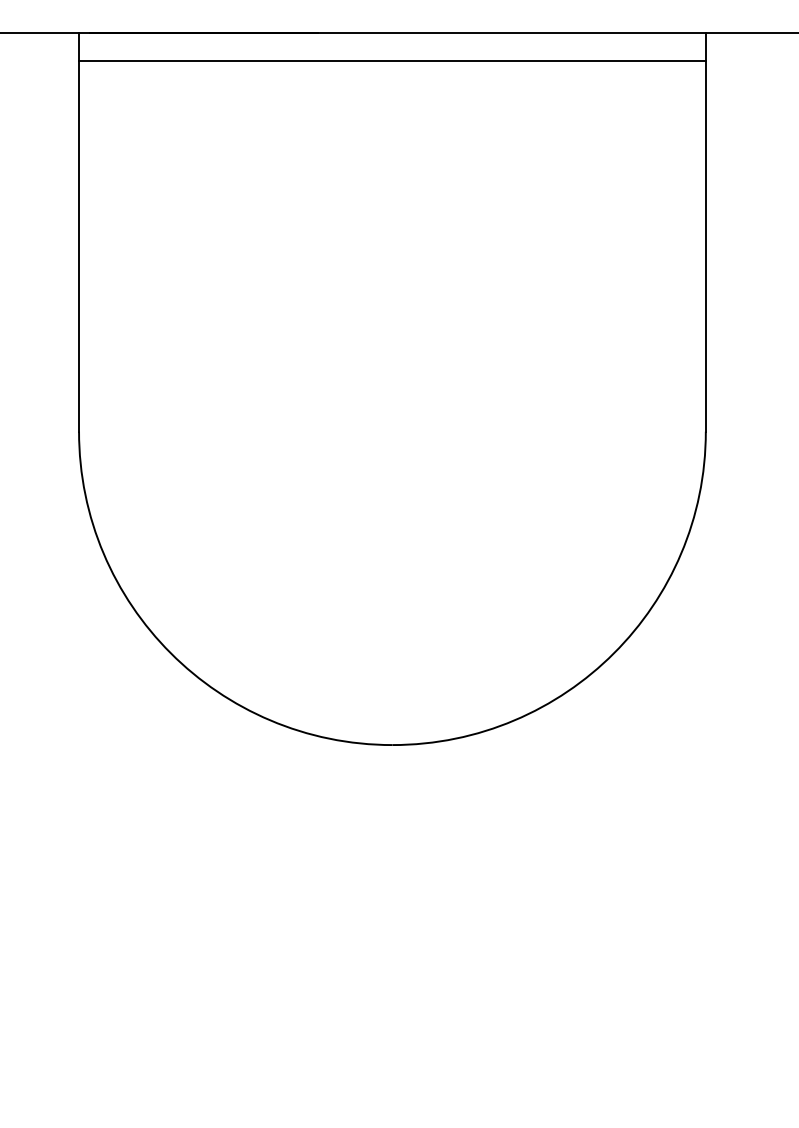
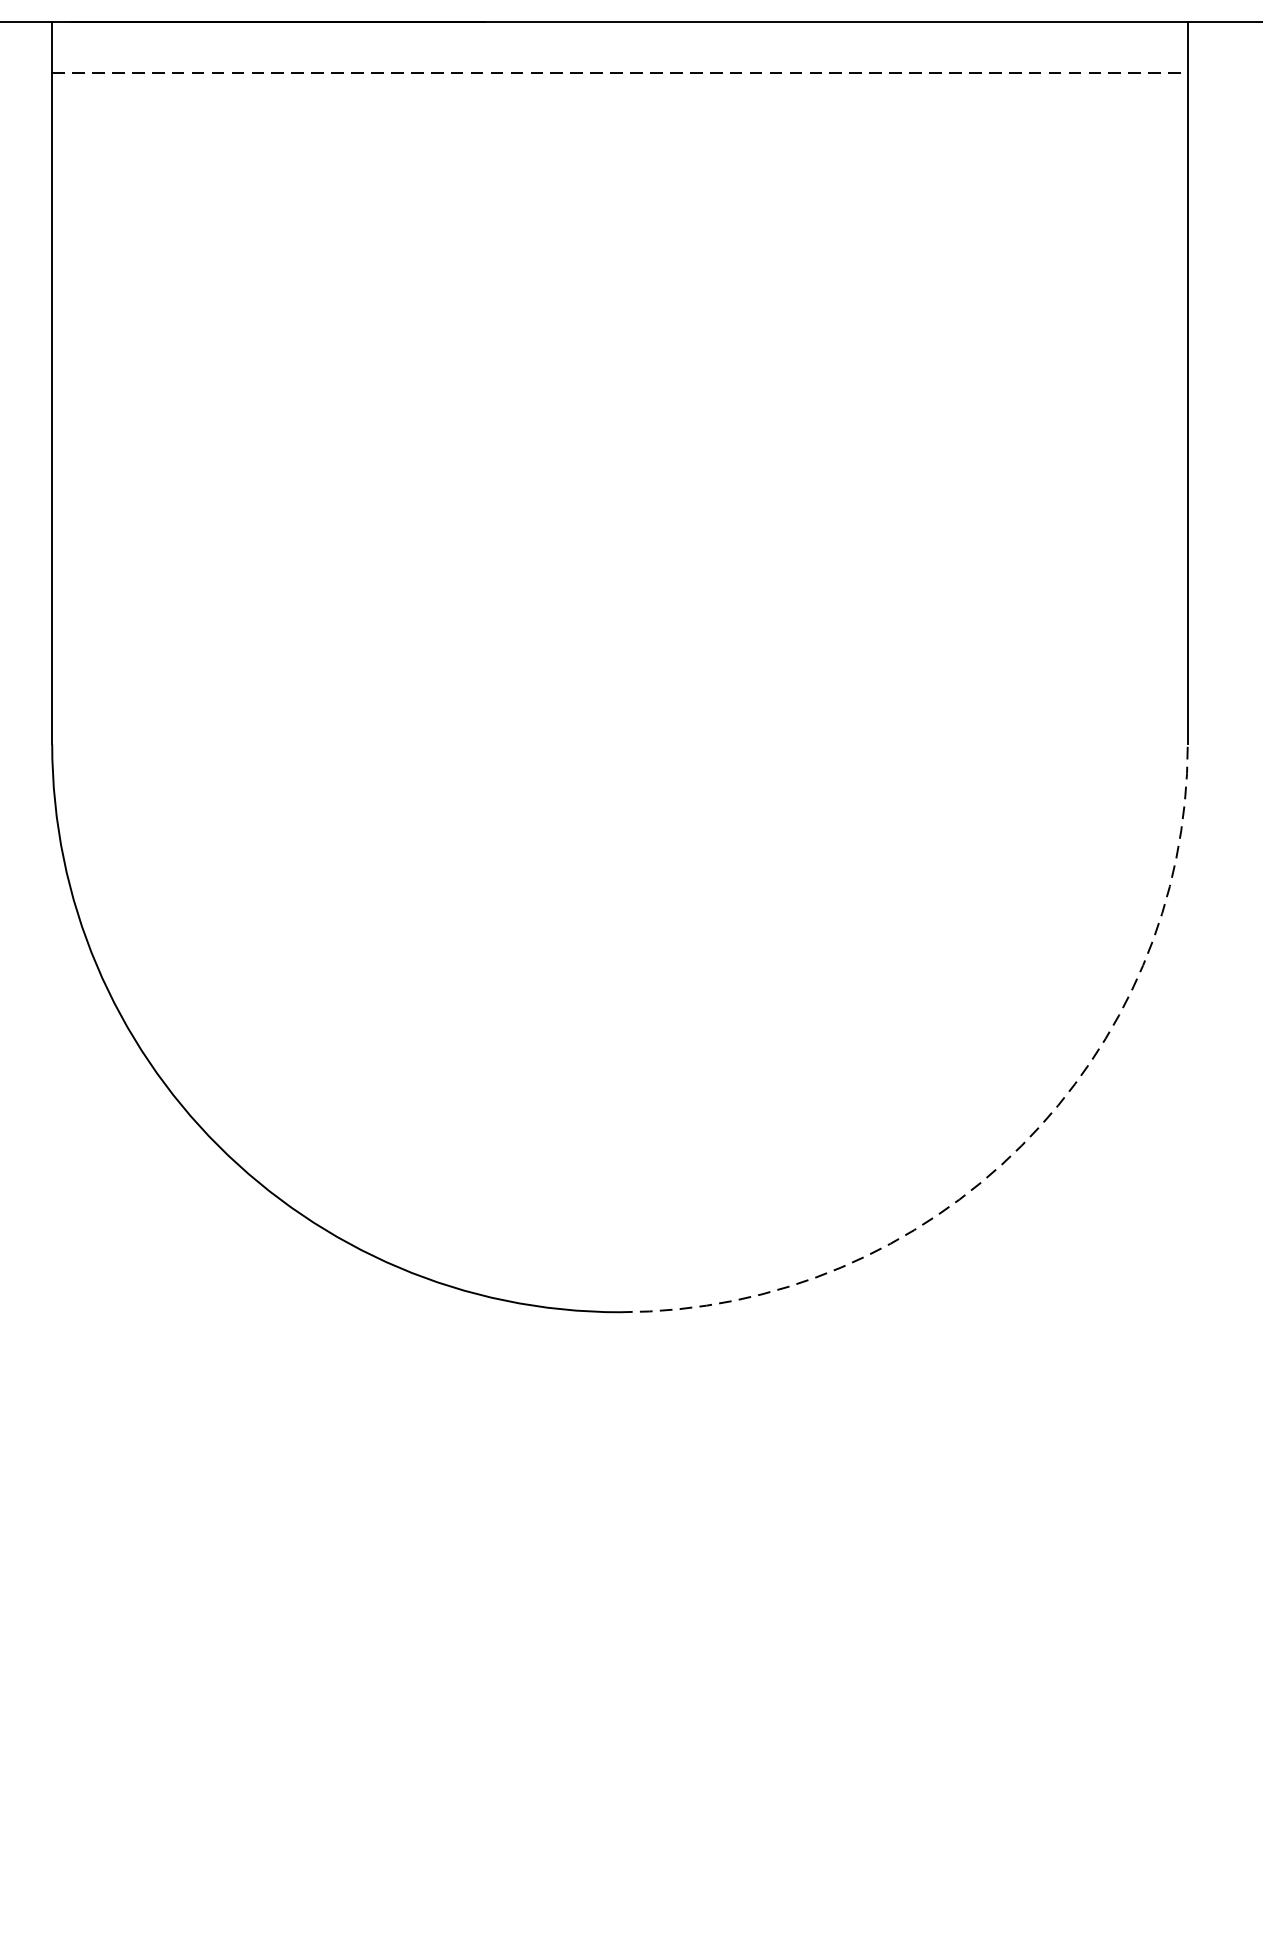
line: (392, 61) -> (620, 73), solid -> dashed
arc: (614, 653) -> (1022, 1146), solid -> dashed

